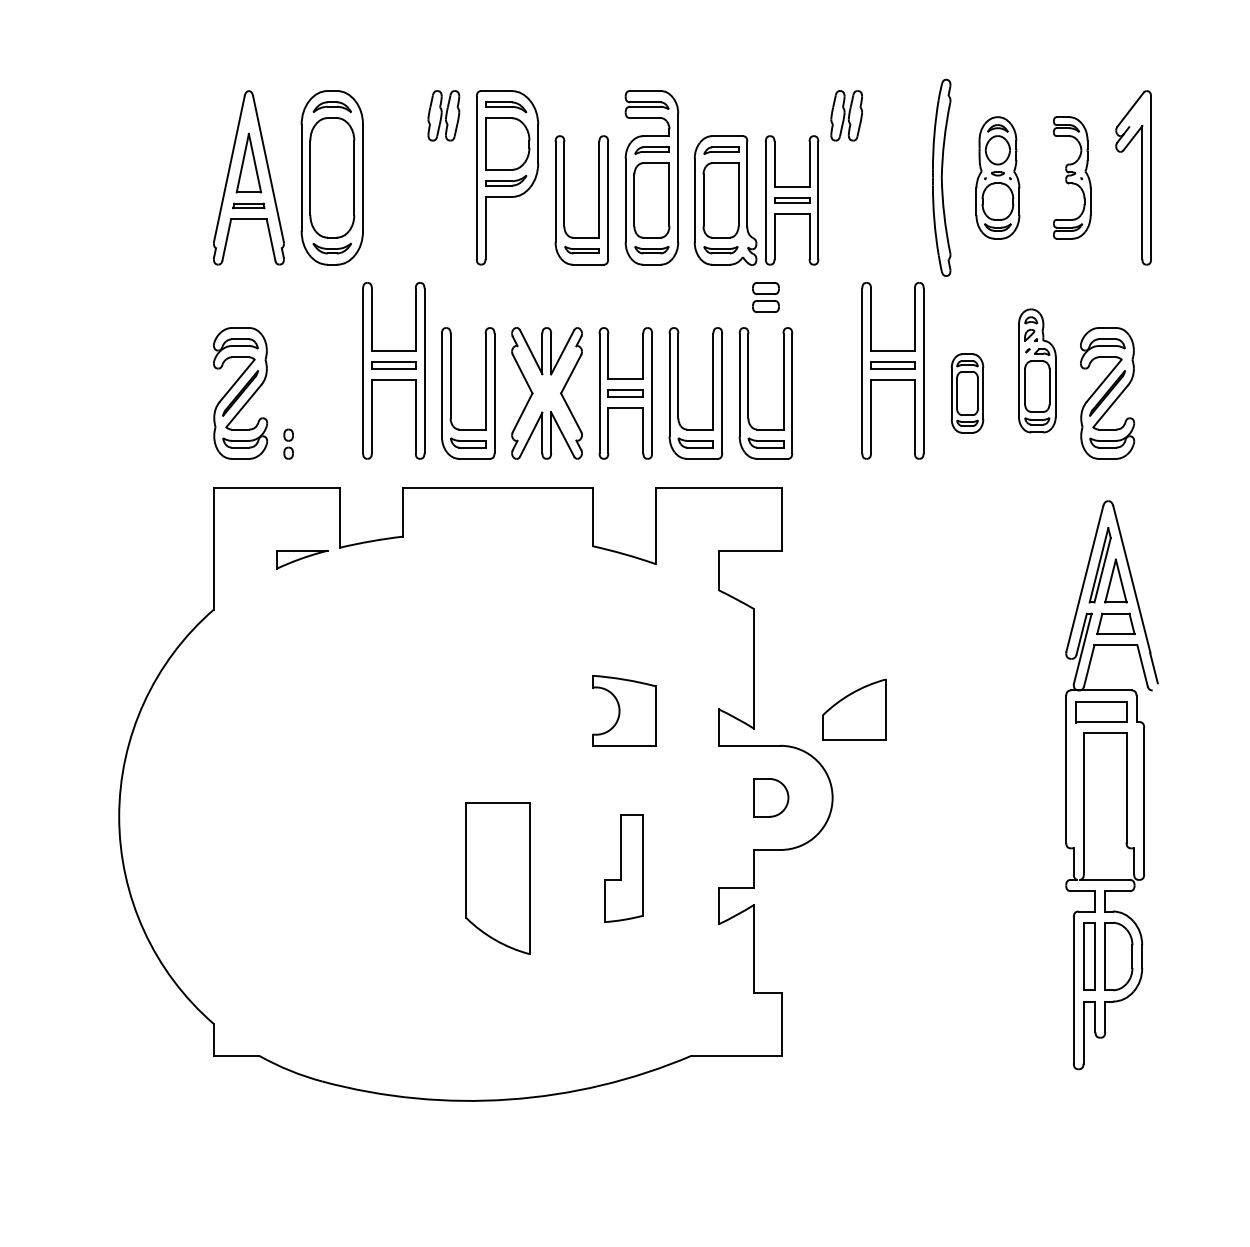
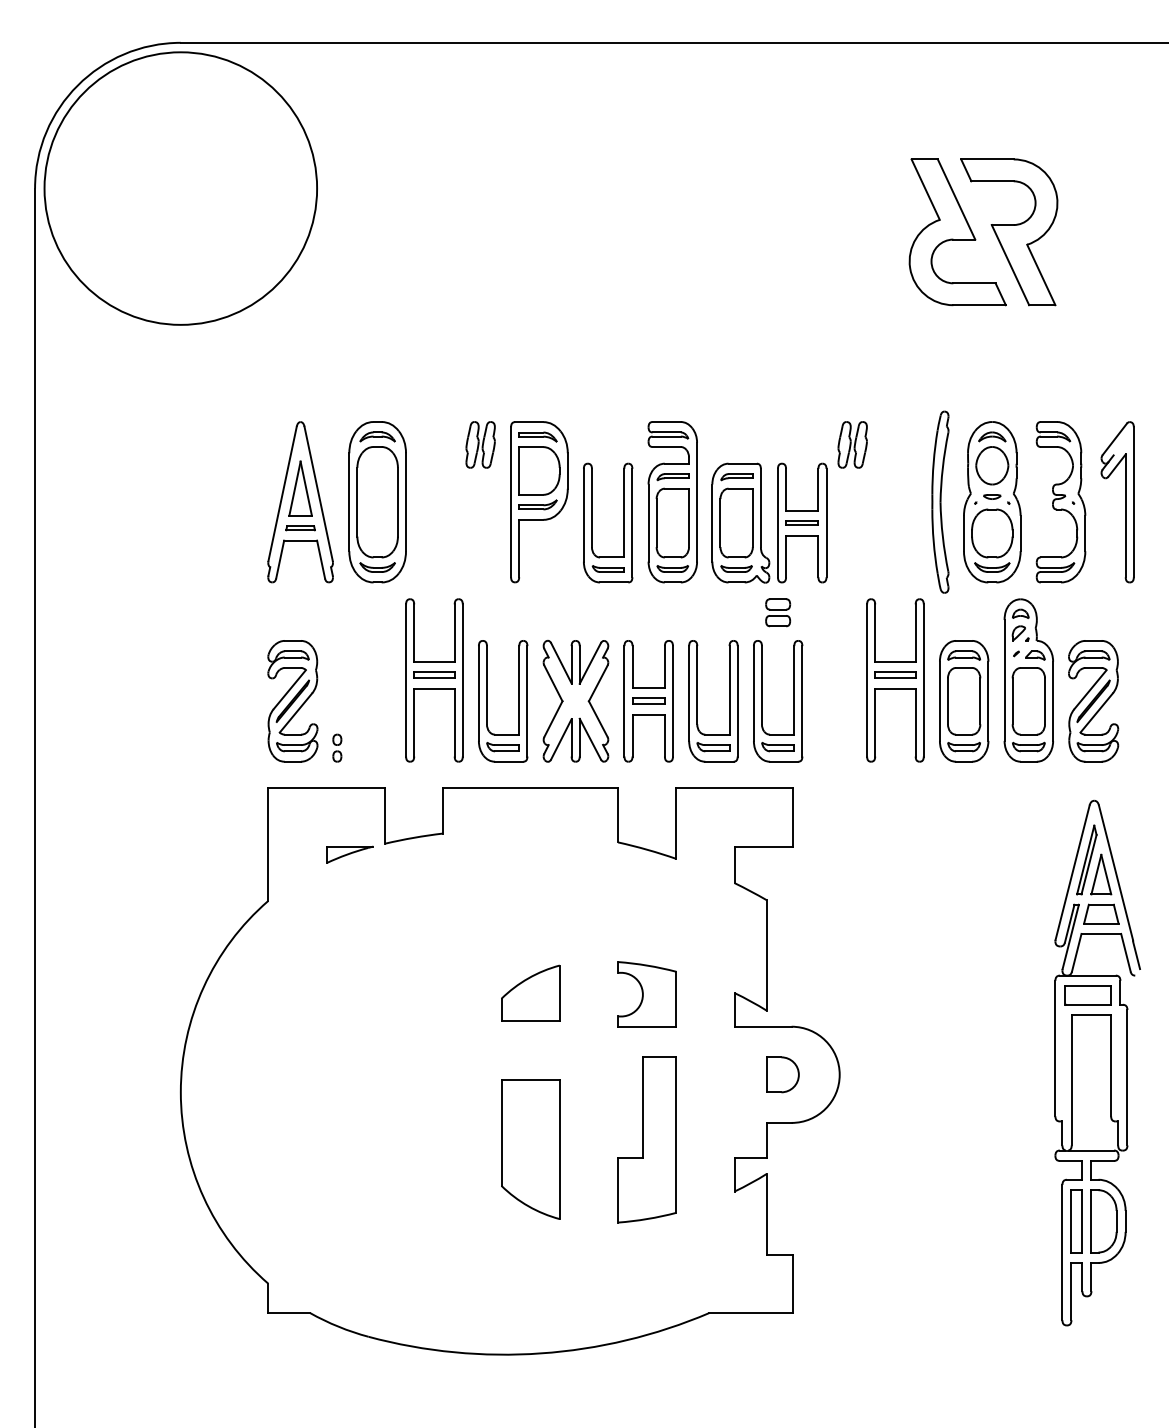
part: (998, 178) -> (992, 502), size x1.43
part: (1071, 178) -> (1060, 502), size x1.43
part: (1037, 370) -> (1028, 680), size x1.43
part: (967, 393) -> (964, 701), size x1.67
part: (854, 708) -> (530, 992), moved
part: (623, 867) -> (646, 1139), size x1.67

